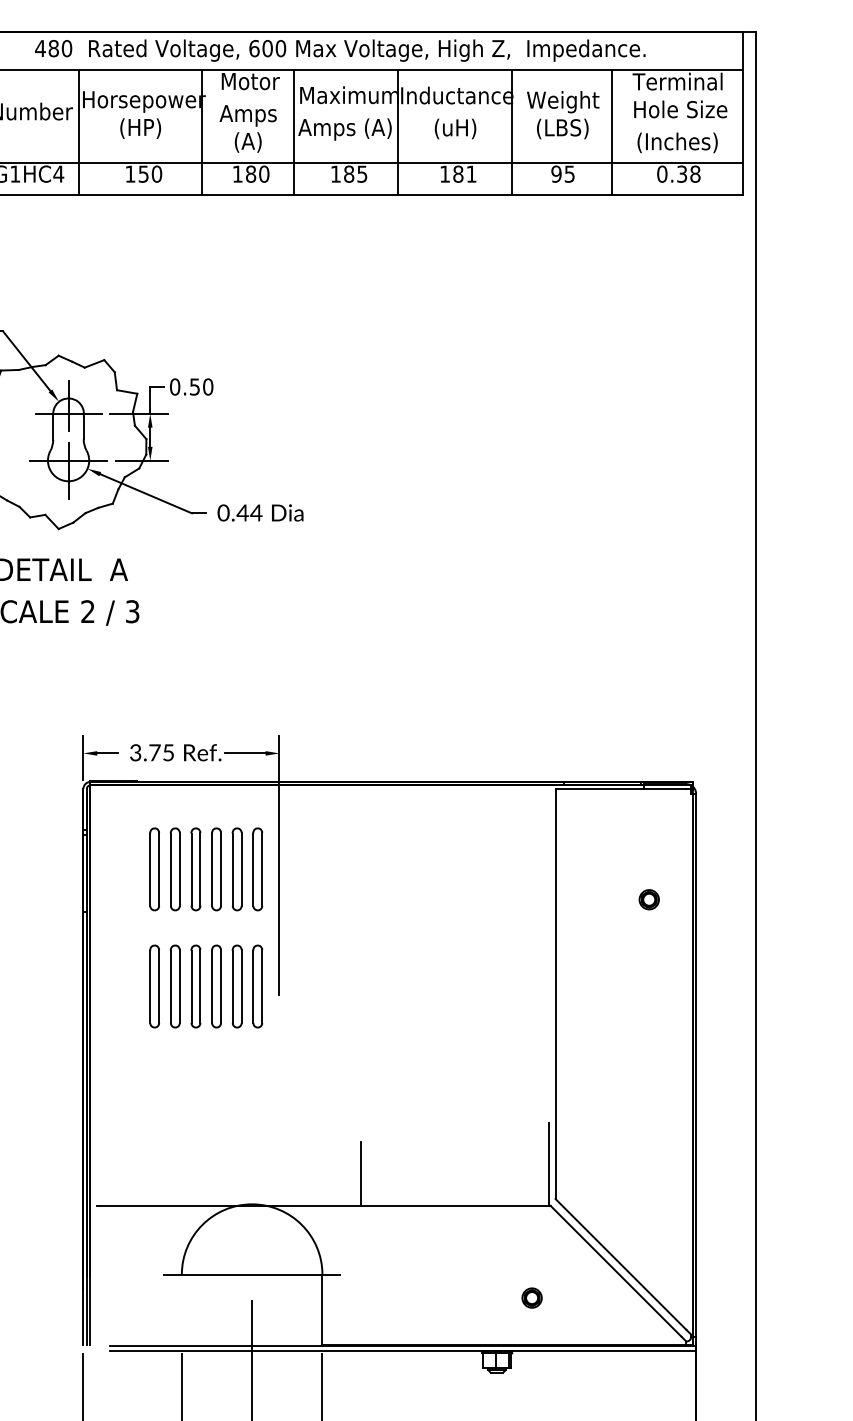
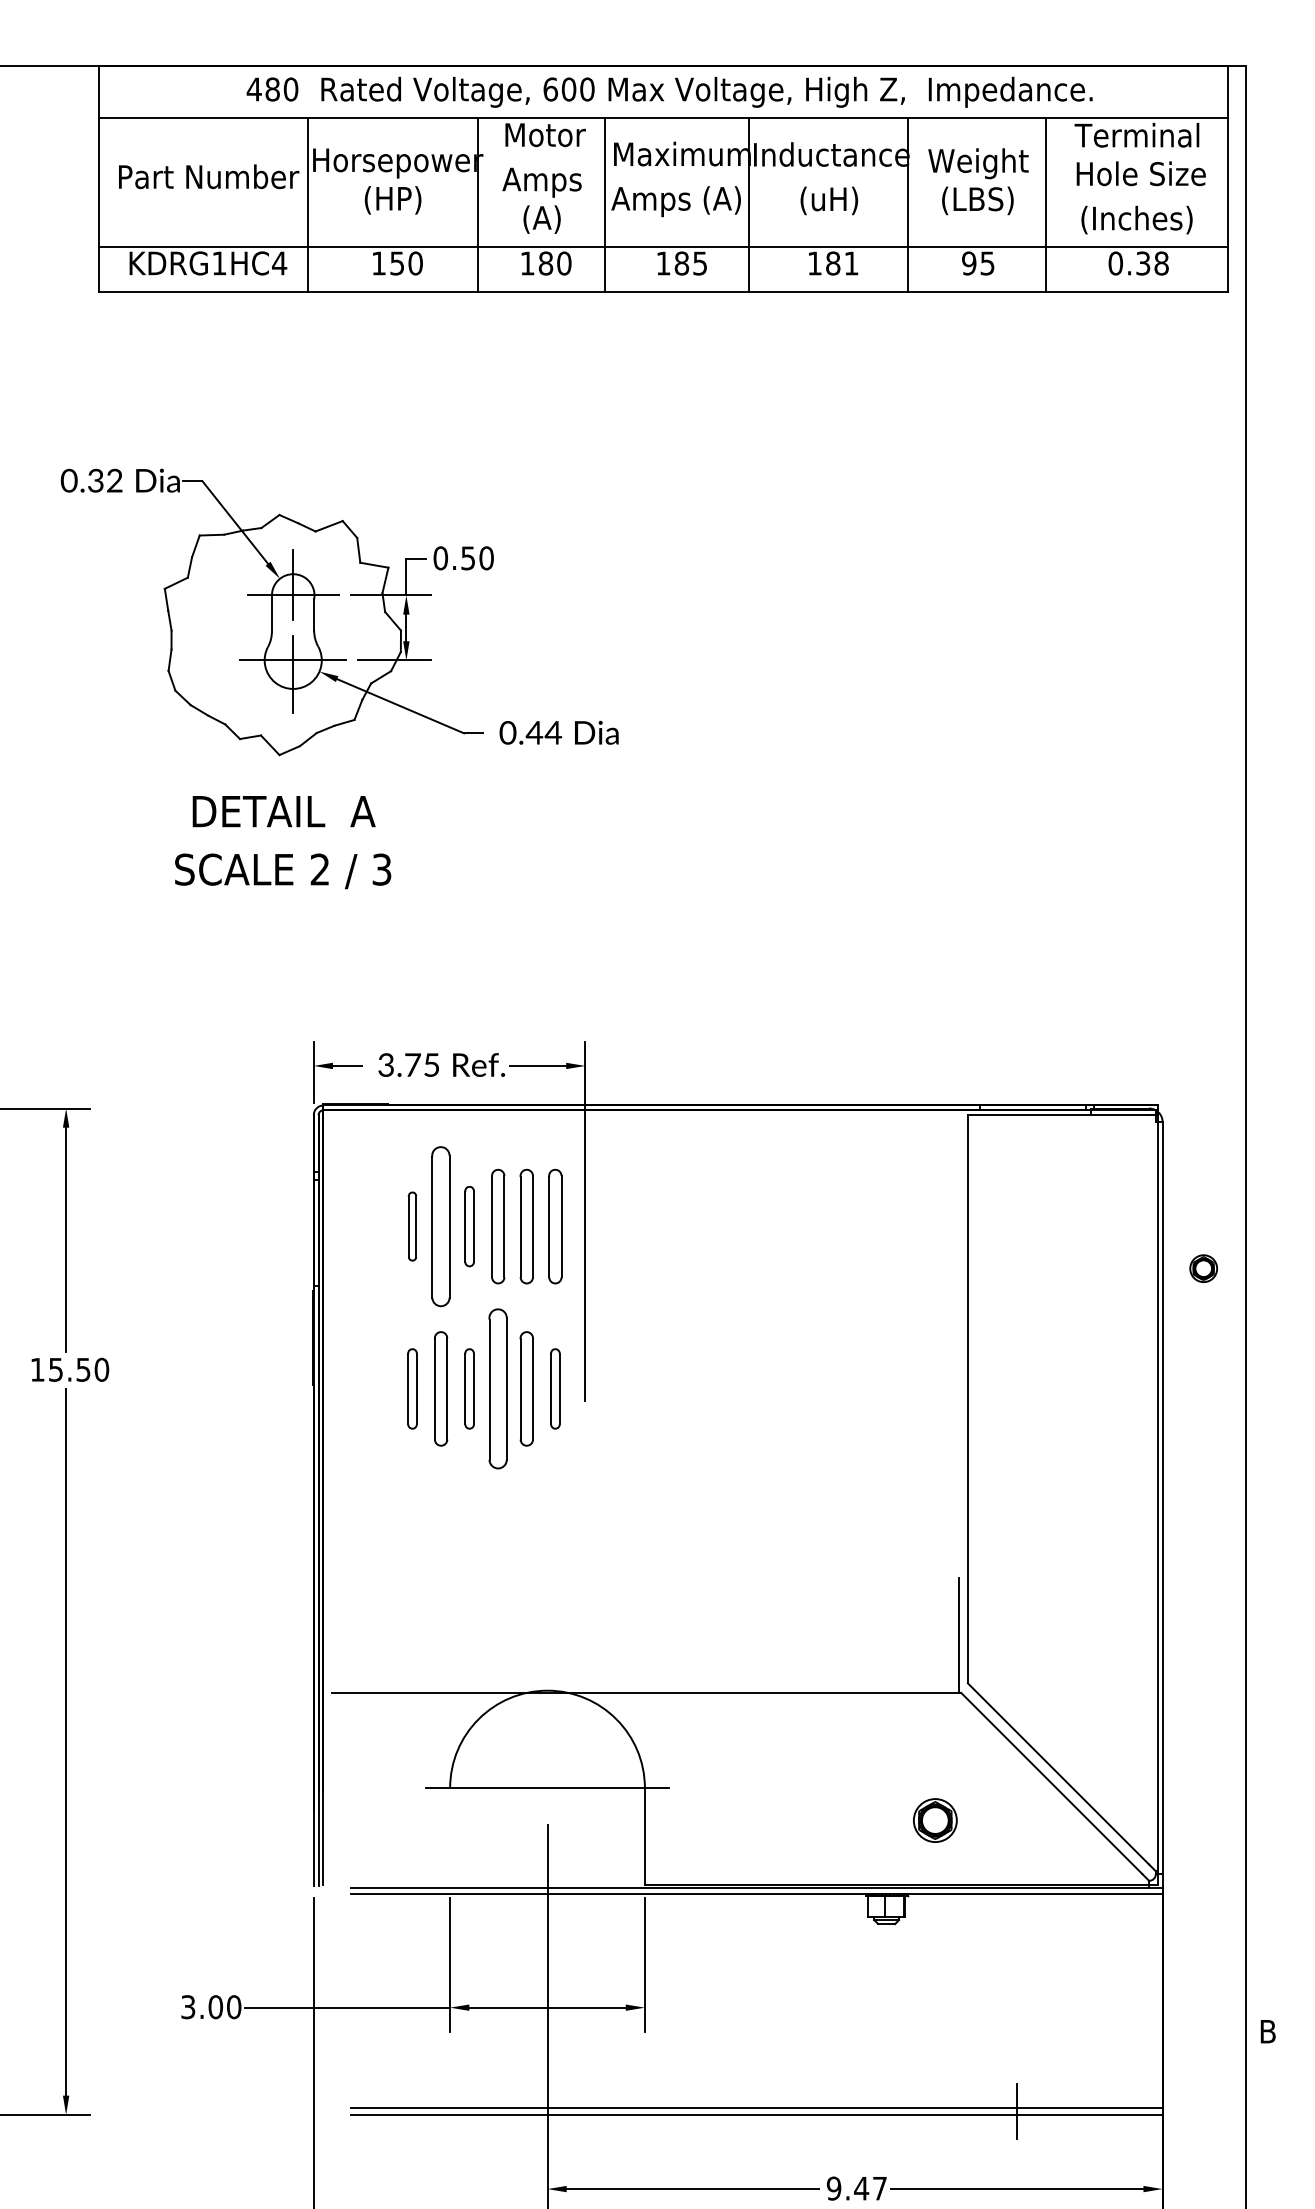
part: (154, 869) -> (412, 1226), size x0.6
part: (175, 869) -> (441, 1226), size x1.4
part: (195, 869) -> (469, 1226), size x0.7
part: (649, 899) -> (1203, 1268), moved
part: (154, 986) -> (412, 1388), size x0.7
part: (195, 986) -> (469, 1388), size x0.7
part: (216, 986) -> (498, 1388), size x1.4
part: (257, 986) -> (555, 1388), size x0.7
line: (361, 1173) -> (698, 1648), removed
part: (532, 1298) -> (935, 1820), size x1.6

